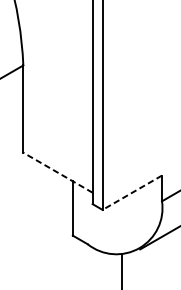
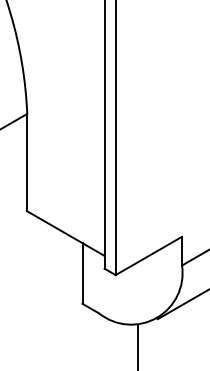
line: (57, 172) -> (65, 233), dashed -> solid
line: (131, 193) -> (148, 256), dashed -> solid

